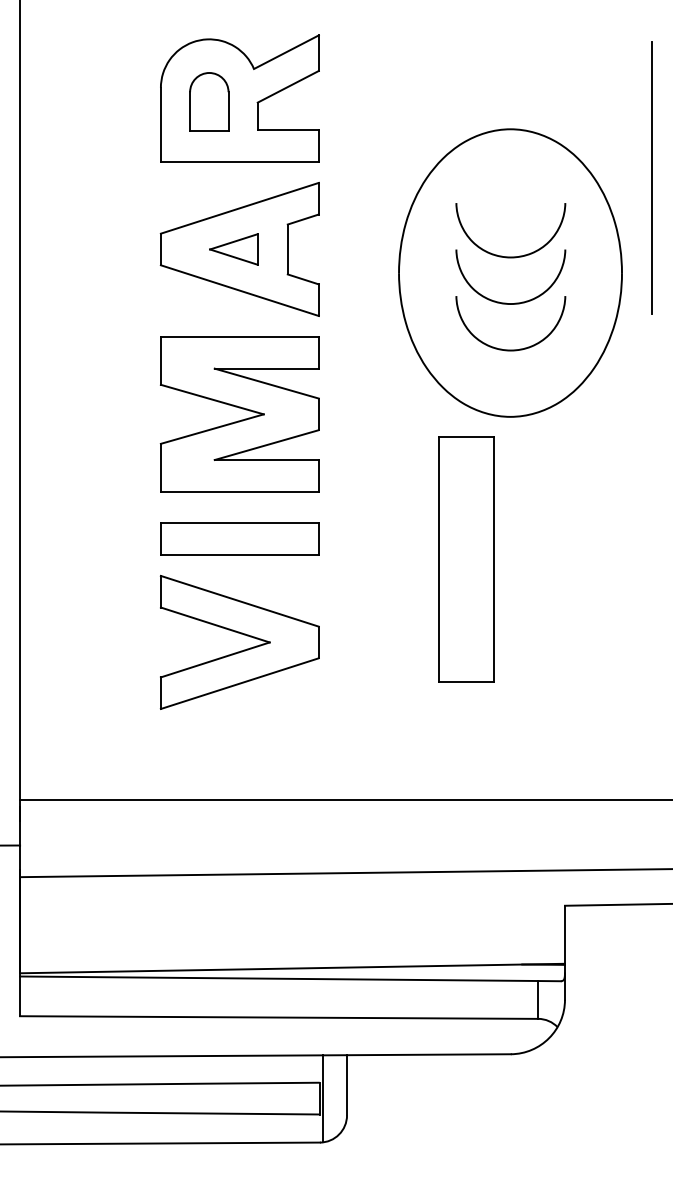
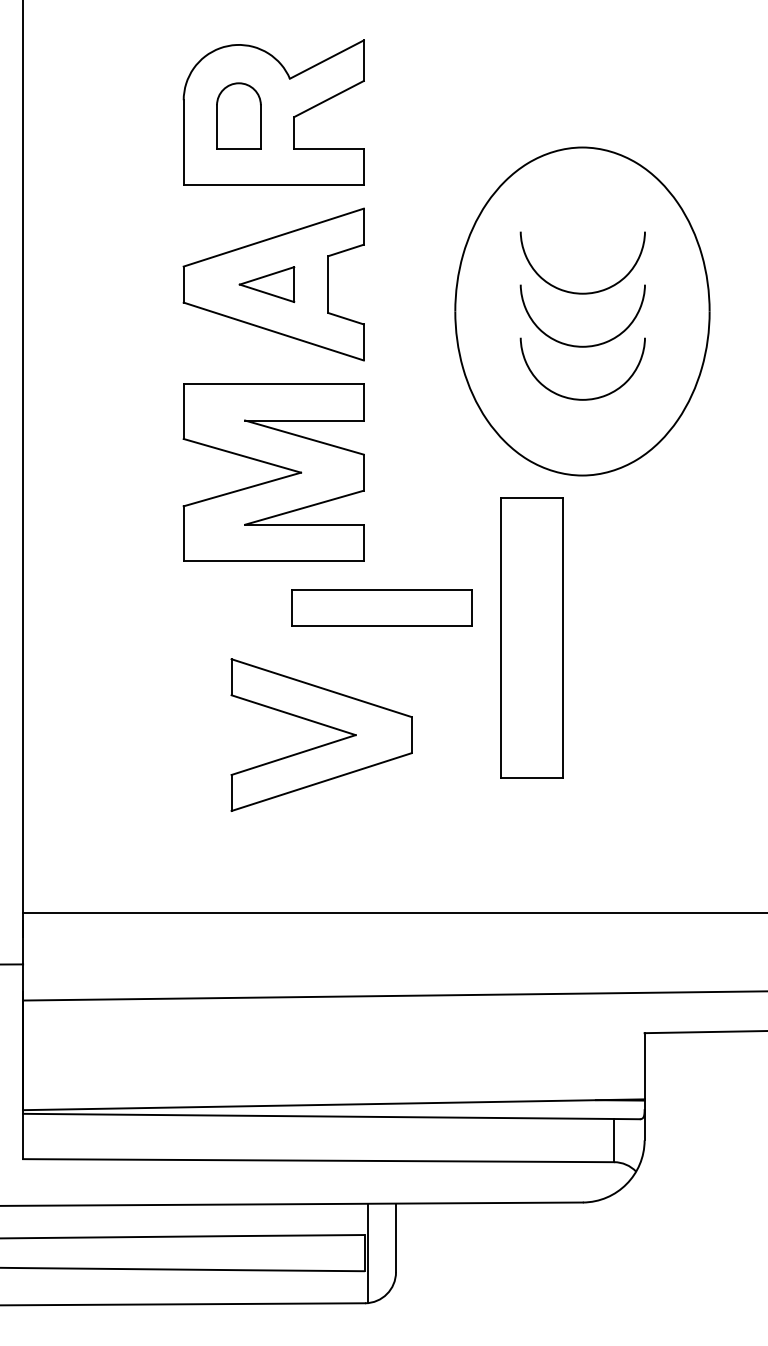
line: (652, 177) -> (744, 202), removed
part: (239, 538) -> (381, 607), moved
part: (241, 634) -> (323, 726), moved

